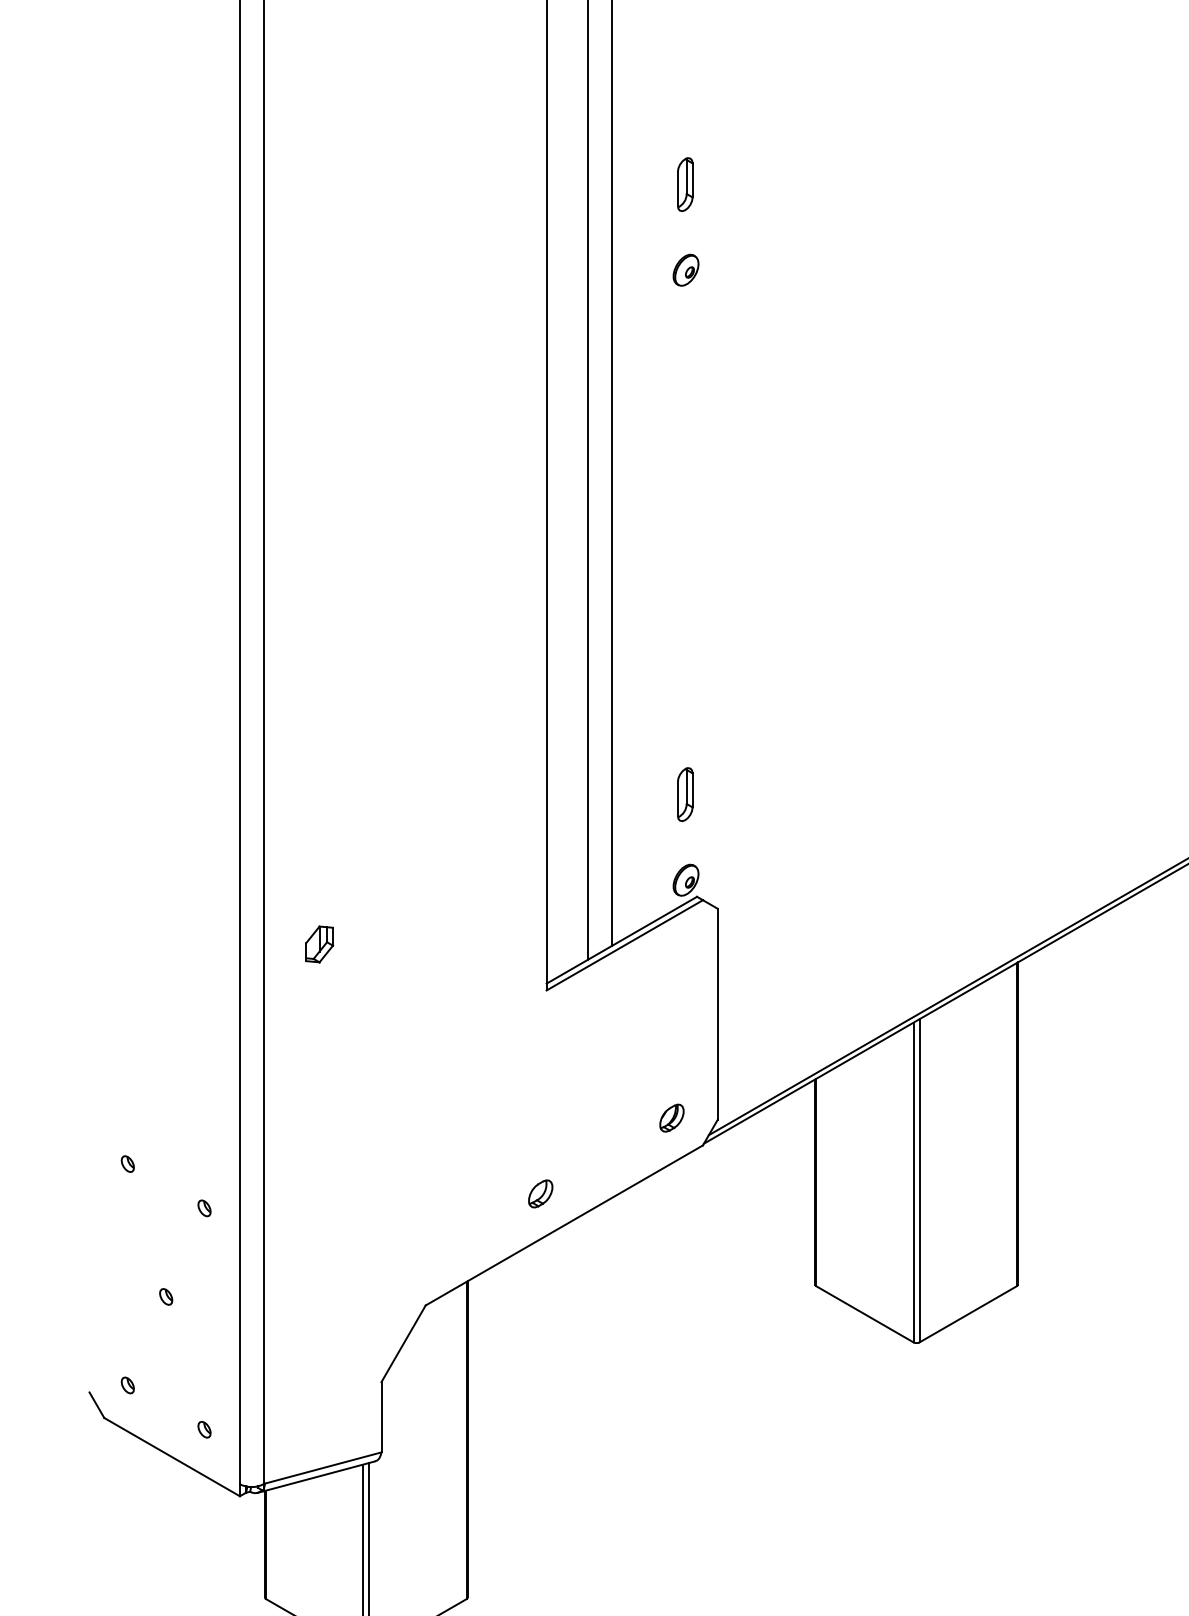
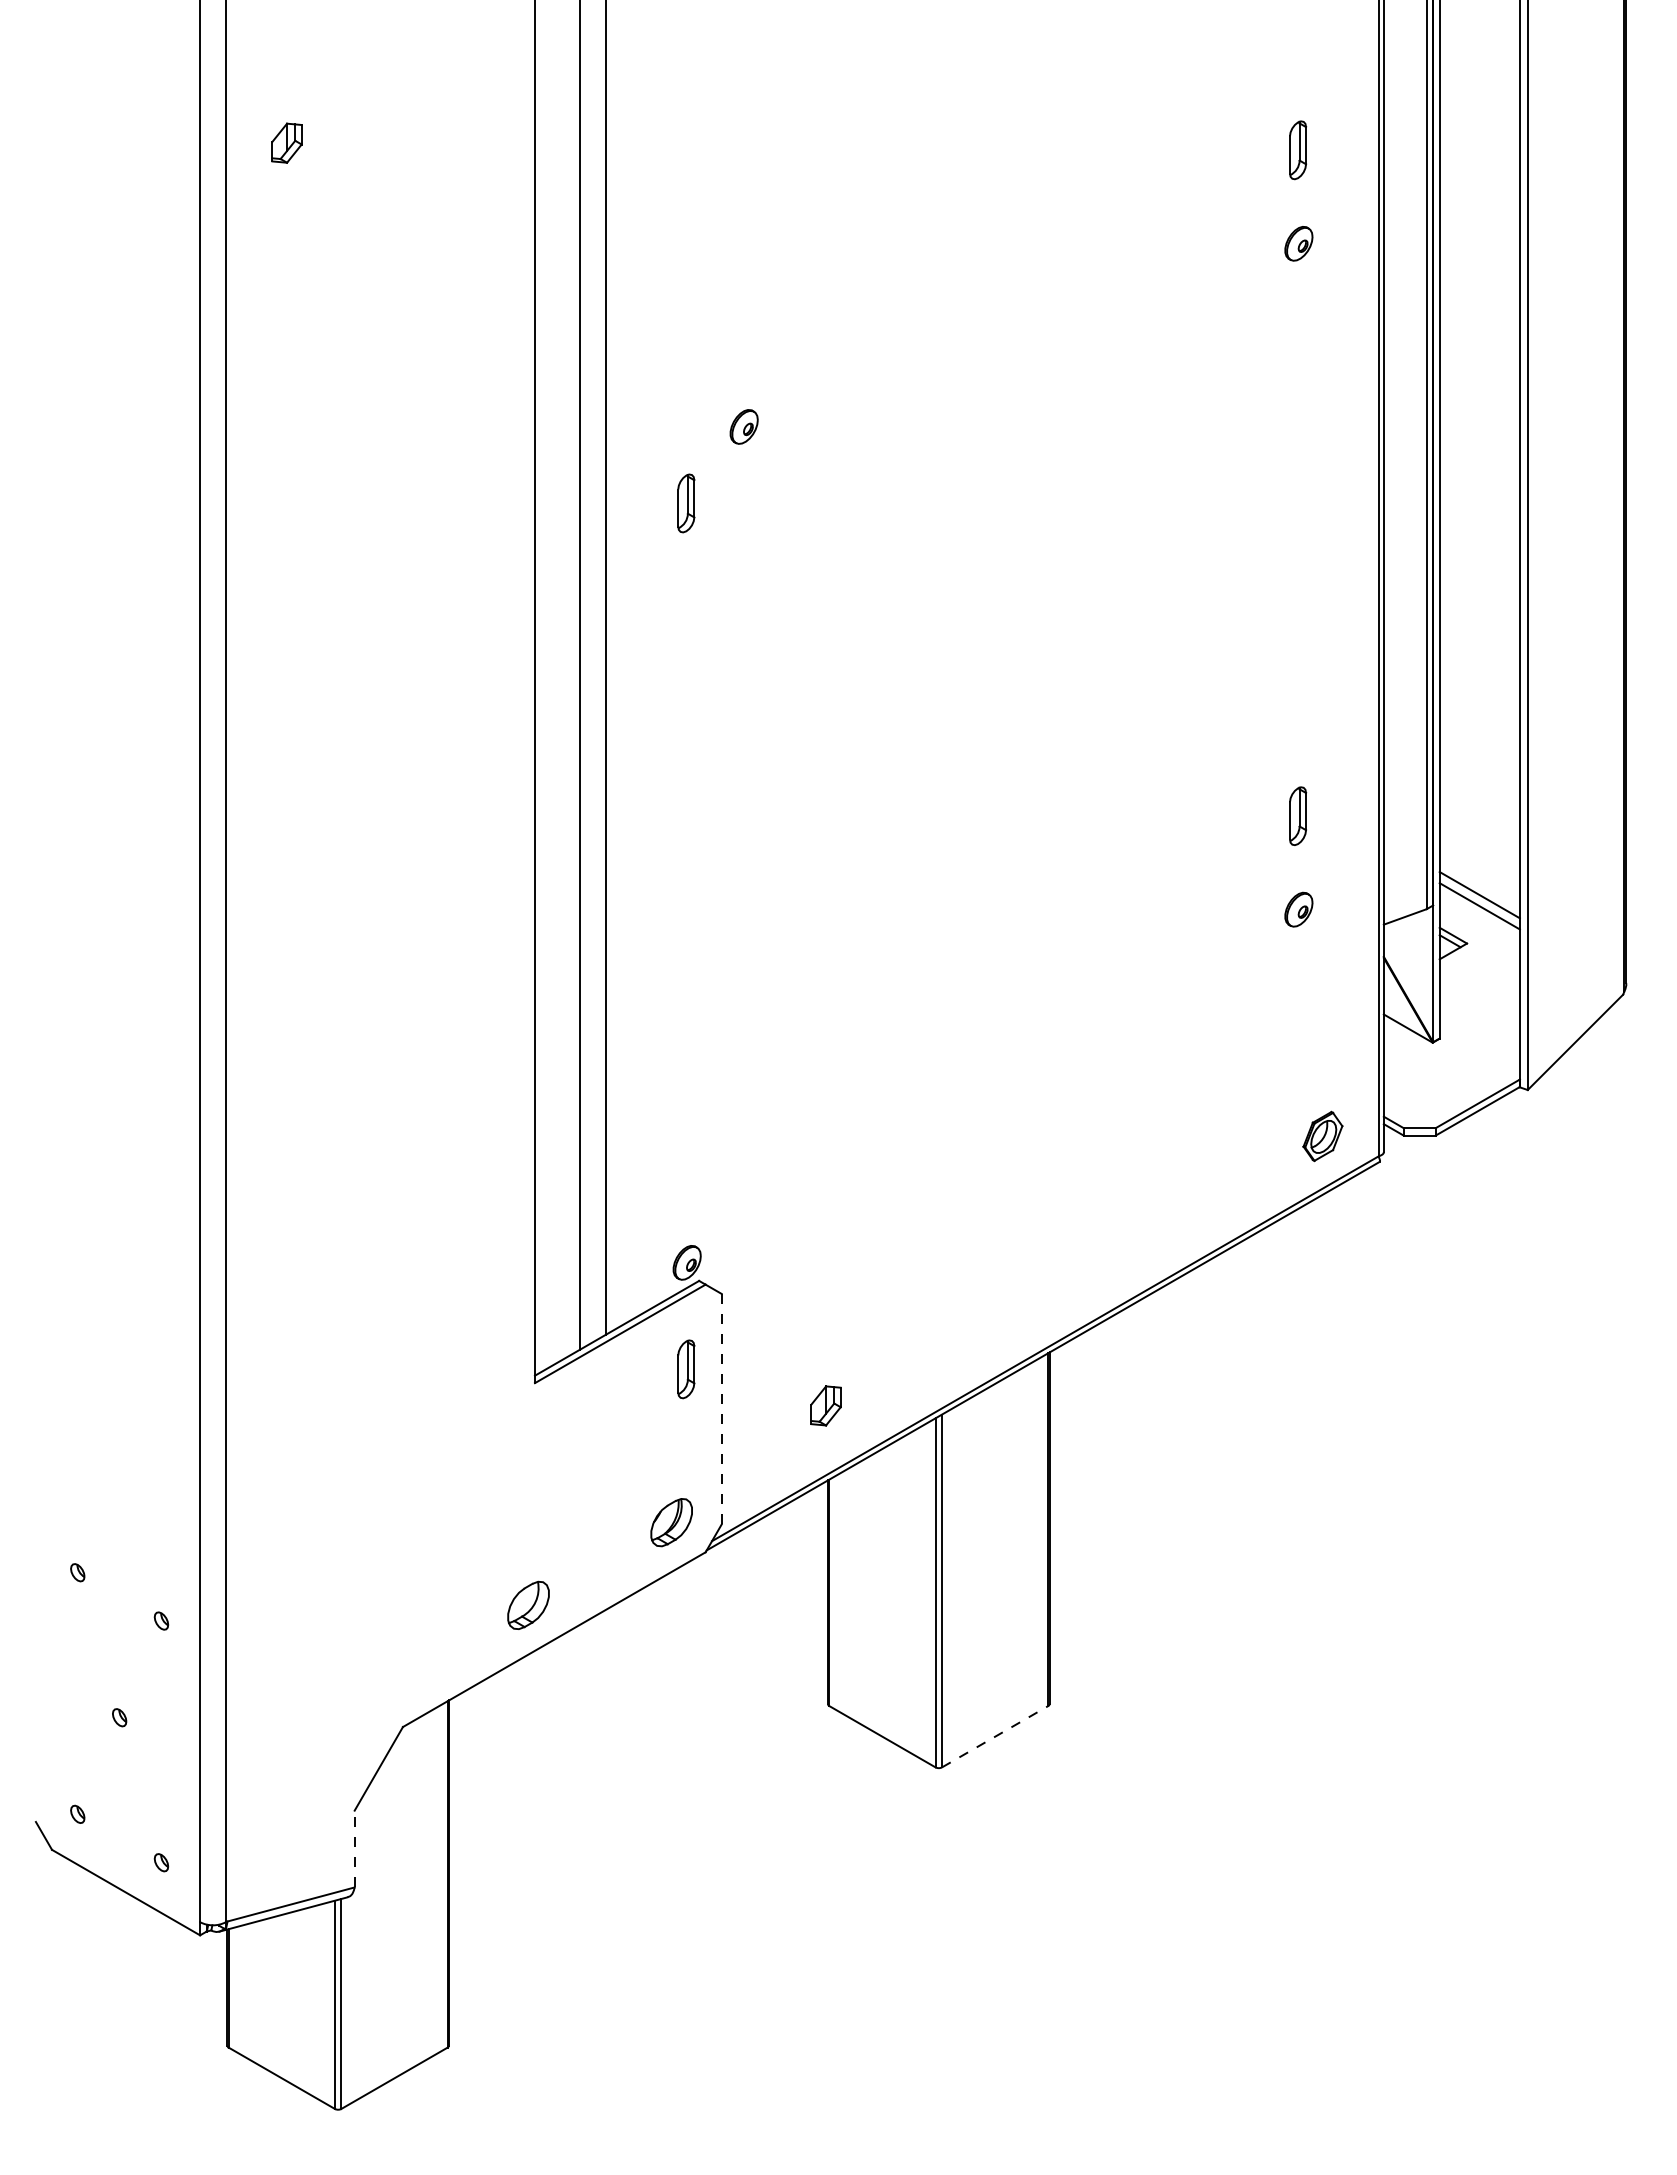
part: (685, 269) -> (743, 426), moved
part: (685, 794) -> (686, 1369), moved
part: (319, 944) -> (825, 1405), moved
line: (717, 1013) -> (721, 1408), solid -> dashed
part: (671, 1118) -> (671, 1522), size x1.6
part: (540, 1193) -> (528, 1604), size x1.6
line: (968, 1314) -> (995, 1736), solid -> dashed
line: (381, 1416) -> (354, 1848), solid -> dashed

